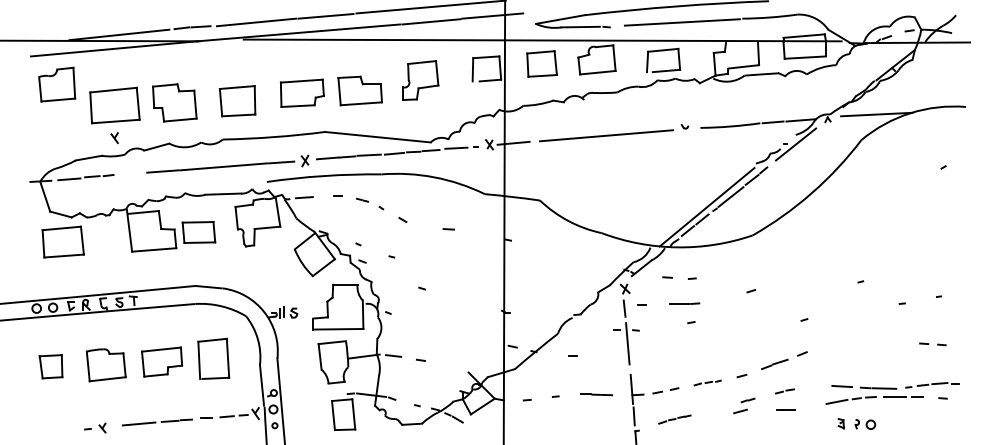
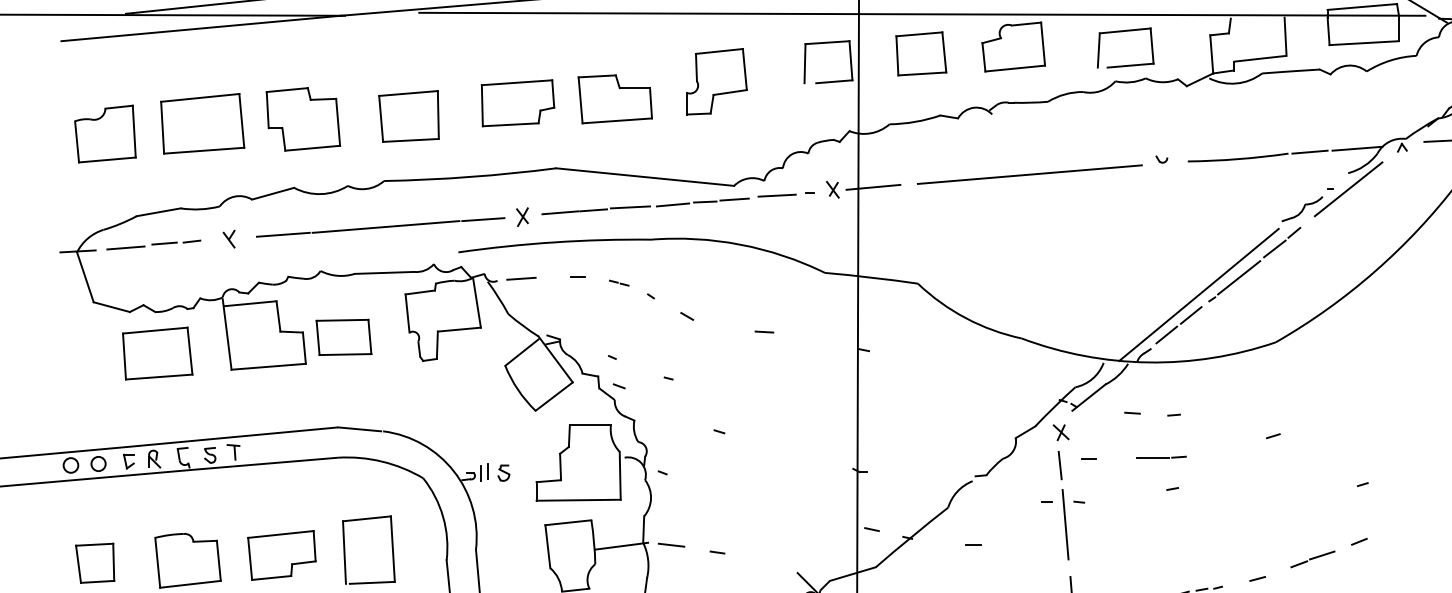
part: (57, 84) -> (105, 133), moved
part: (114, 138) -> (228, 239), moved
part: (62, 241) -> (156, 352), moved

